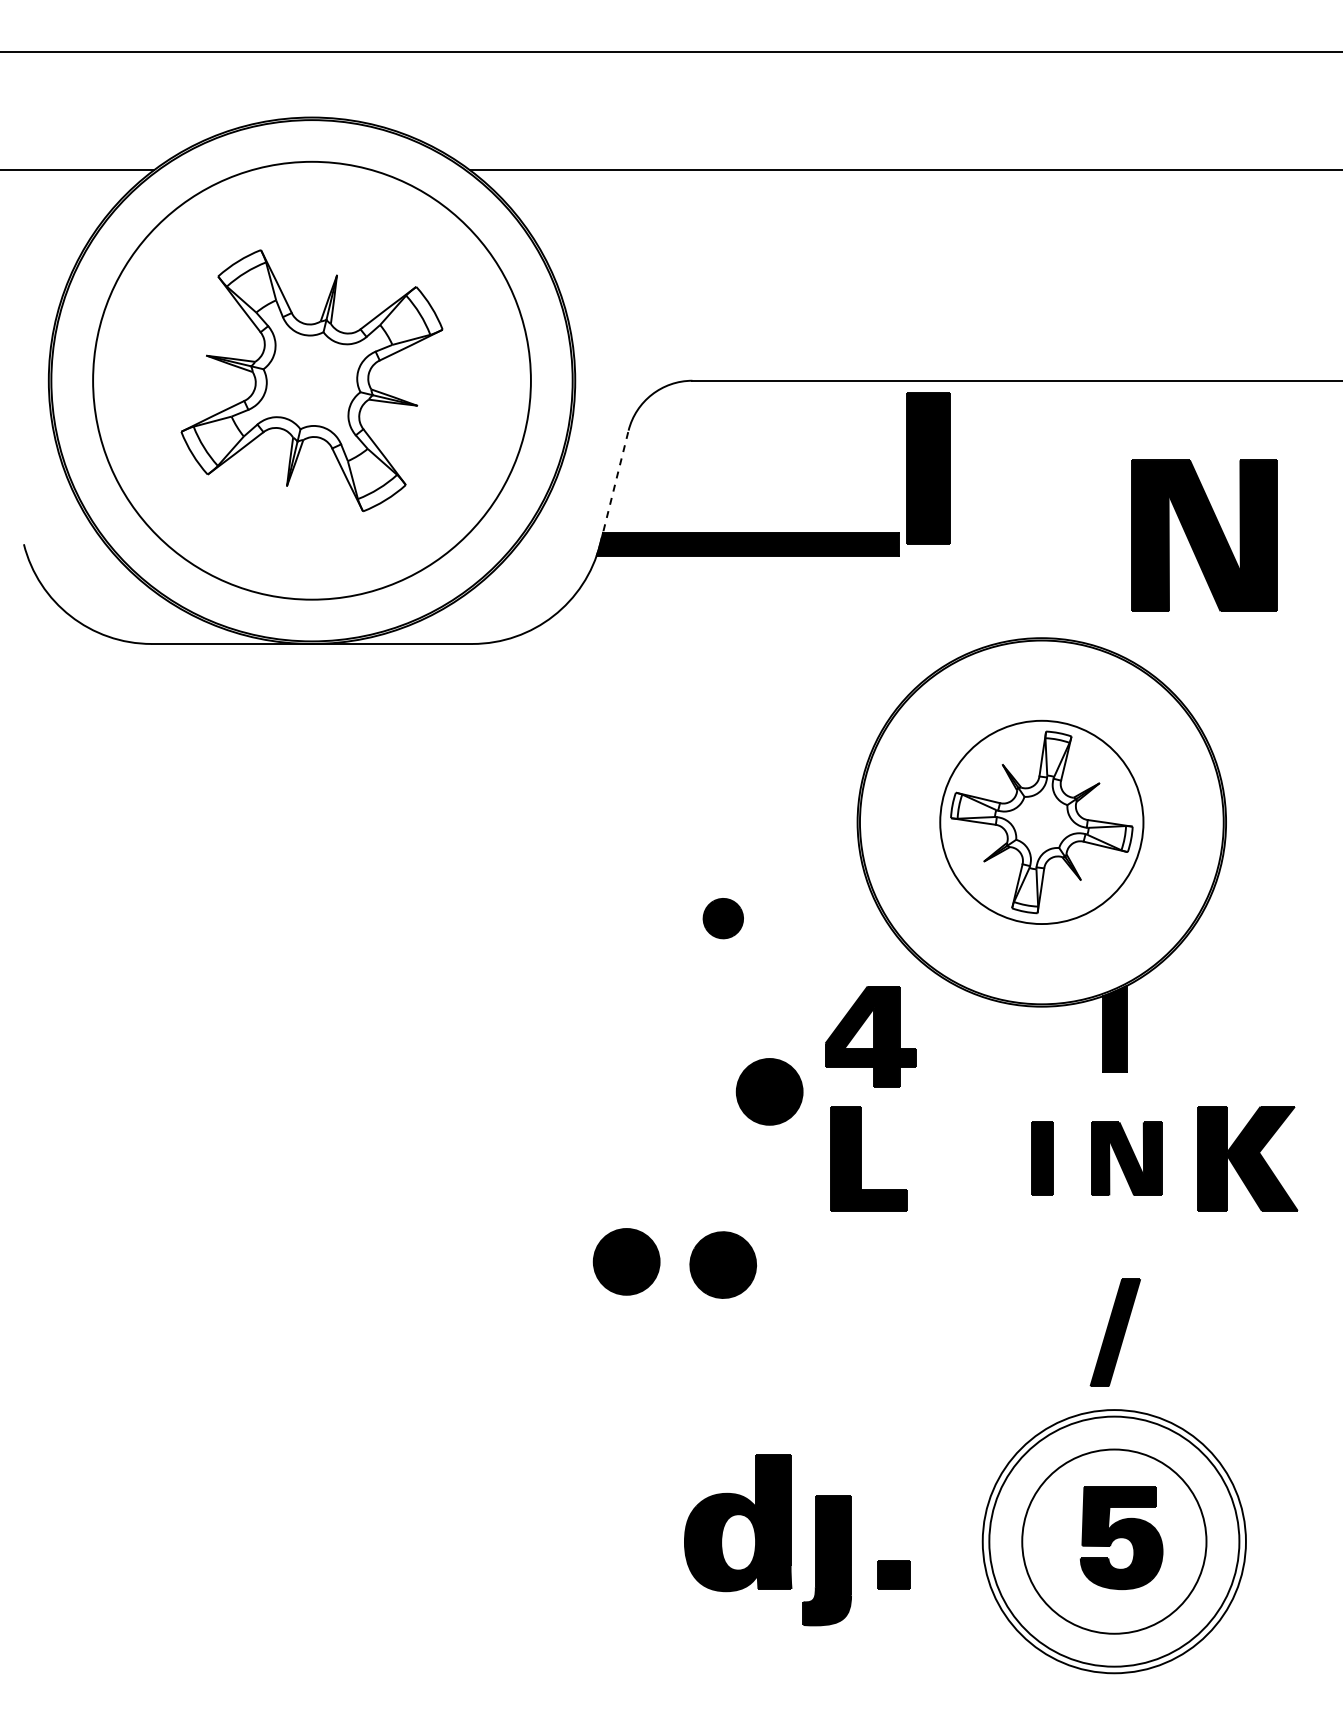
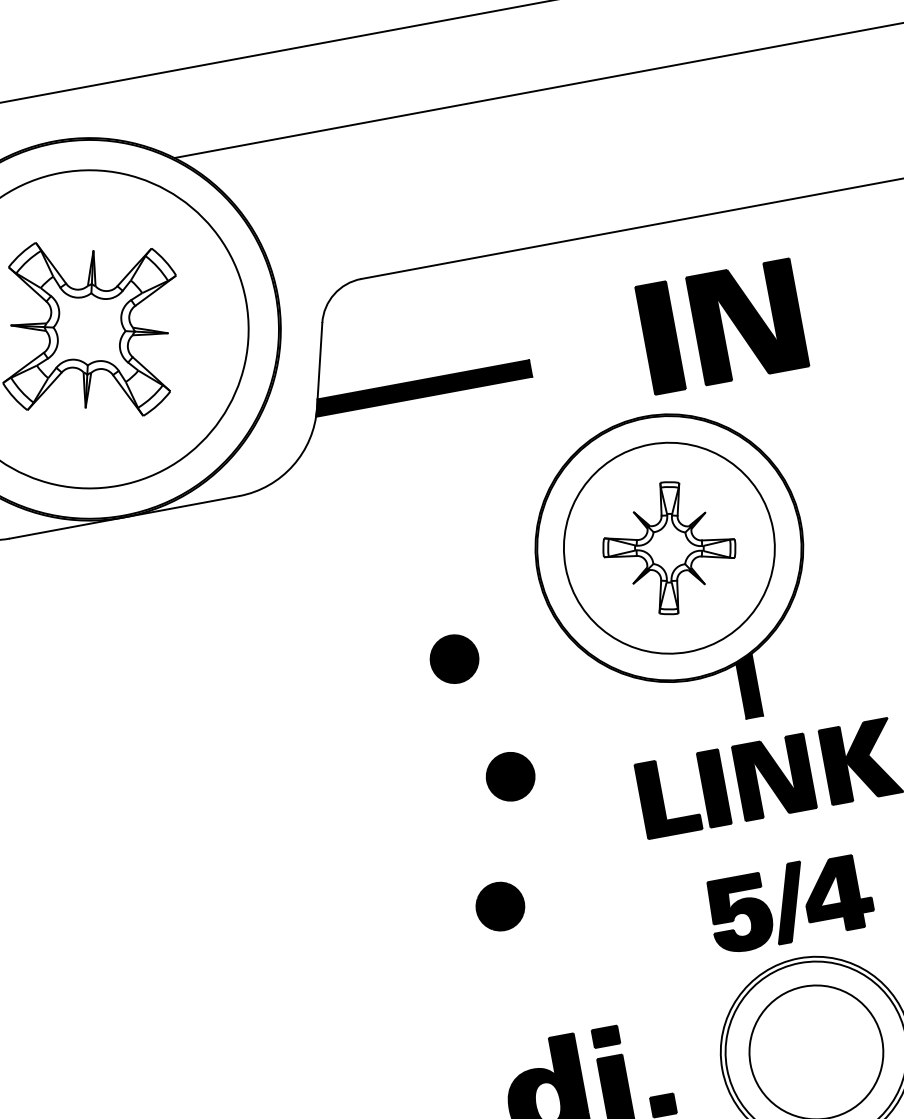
part: (928, 468) -> (660, 337), moved
line: (614, 487) -> (319, 365), dashed -> solid
circle: (1041, 822) -> (669, 548), size x1.43
part: (723, 918) -> (454, 659), size x1.67
part: (870, 1036) -> (837, 894), moved
part: (861, 1158) -> (662, 797), moved
part: (1042, 1158) -> (714, 788), size x1.43
part: (1126, 1158) -> (774, 777), size x1.43
part: (626, 1261) -> (430, 916), removed
part: (833, 1467) -> (605, 1036), added
part: (1121, 1538) -> (740, 914), moved

